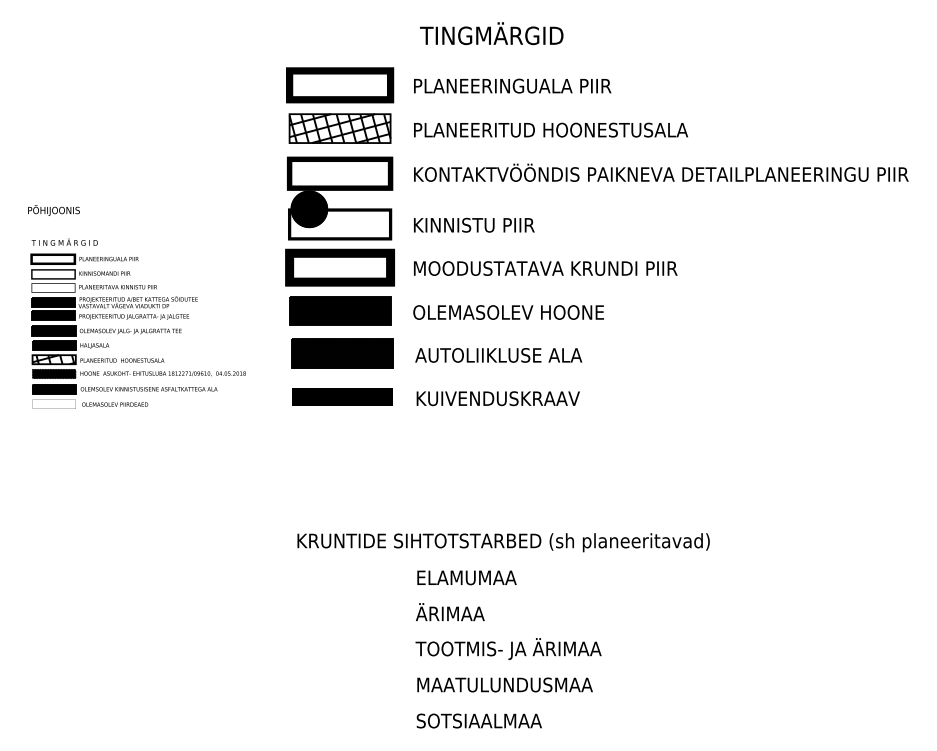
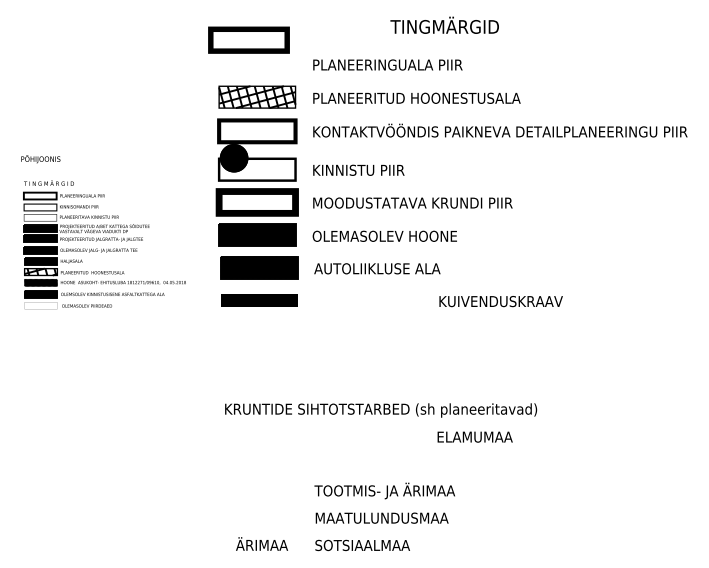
text: (491, 33) -> (444, 25), moved
part: (340, 85) -> (249, 40), moved
text: (497, 398) -> (500, 301), moved
text: (466, 577) -> (474, 436), moved
text: (450, 612) -> (262, 544), moved

